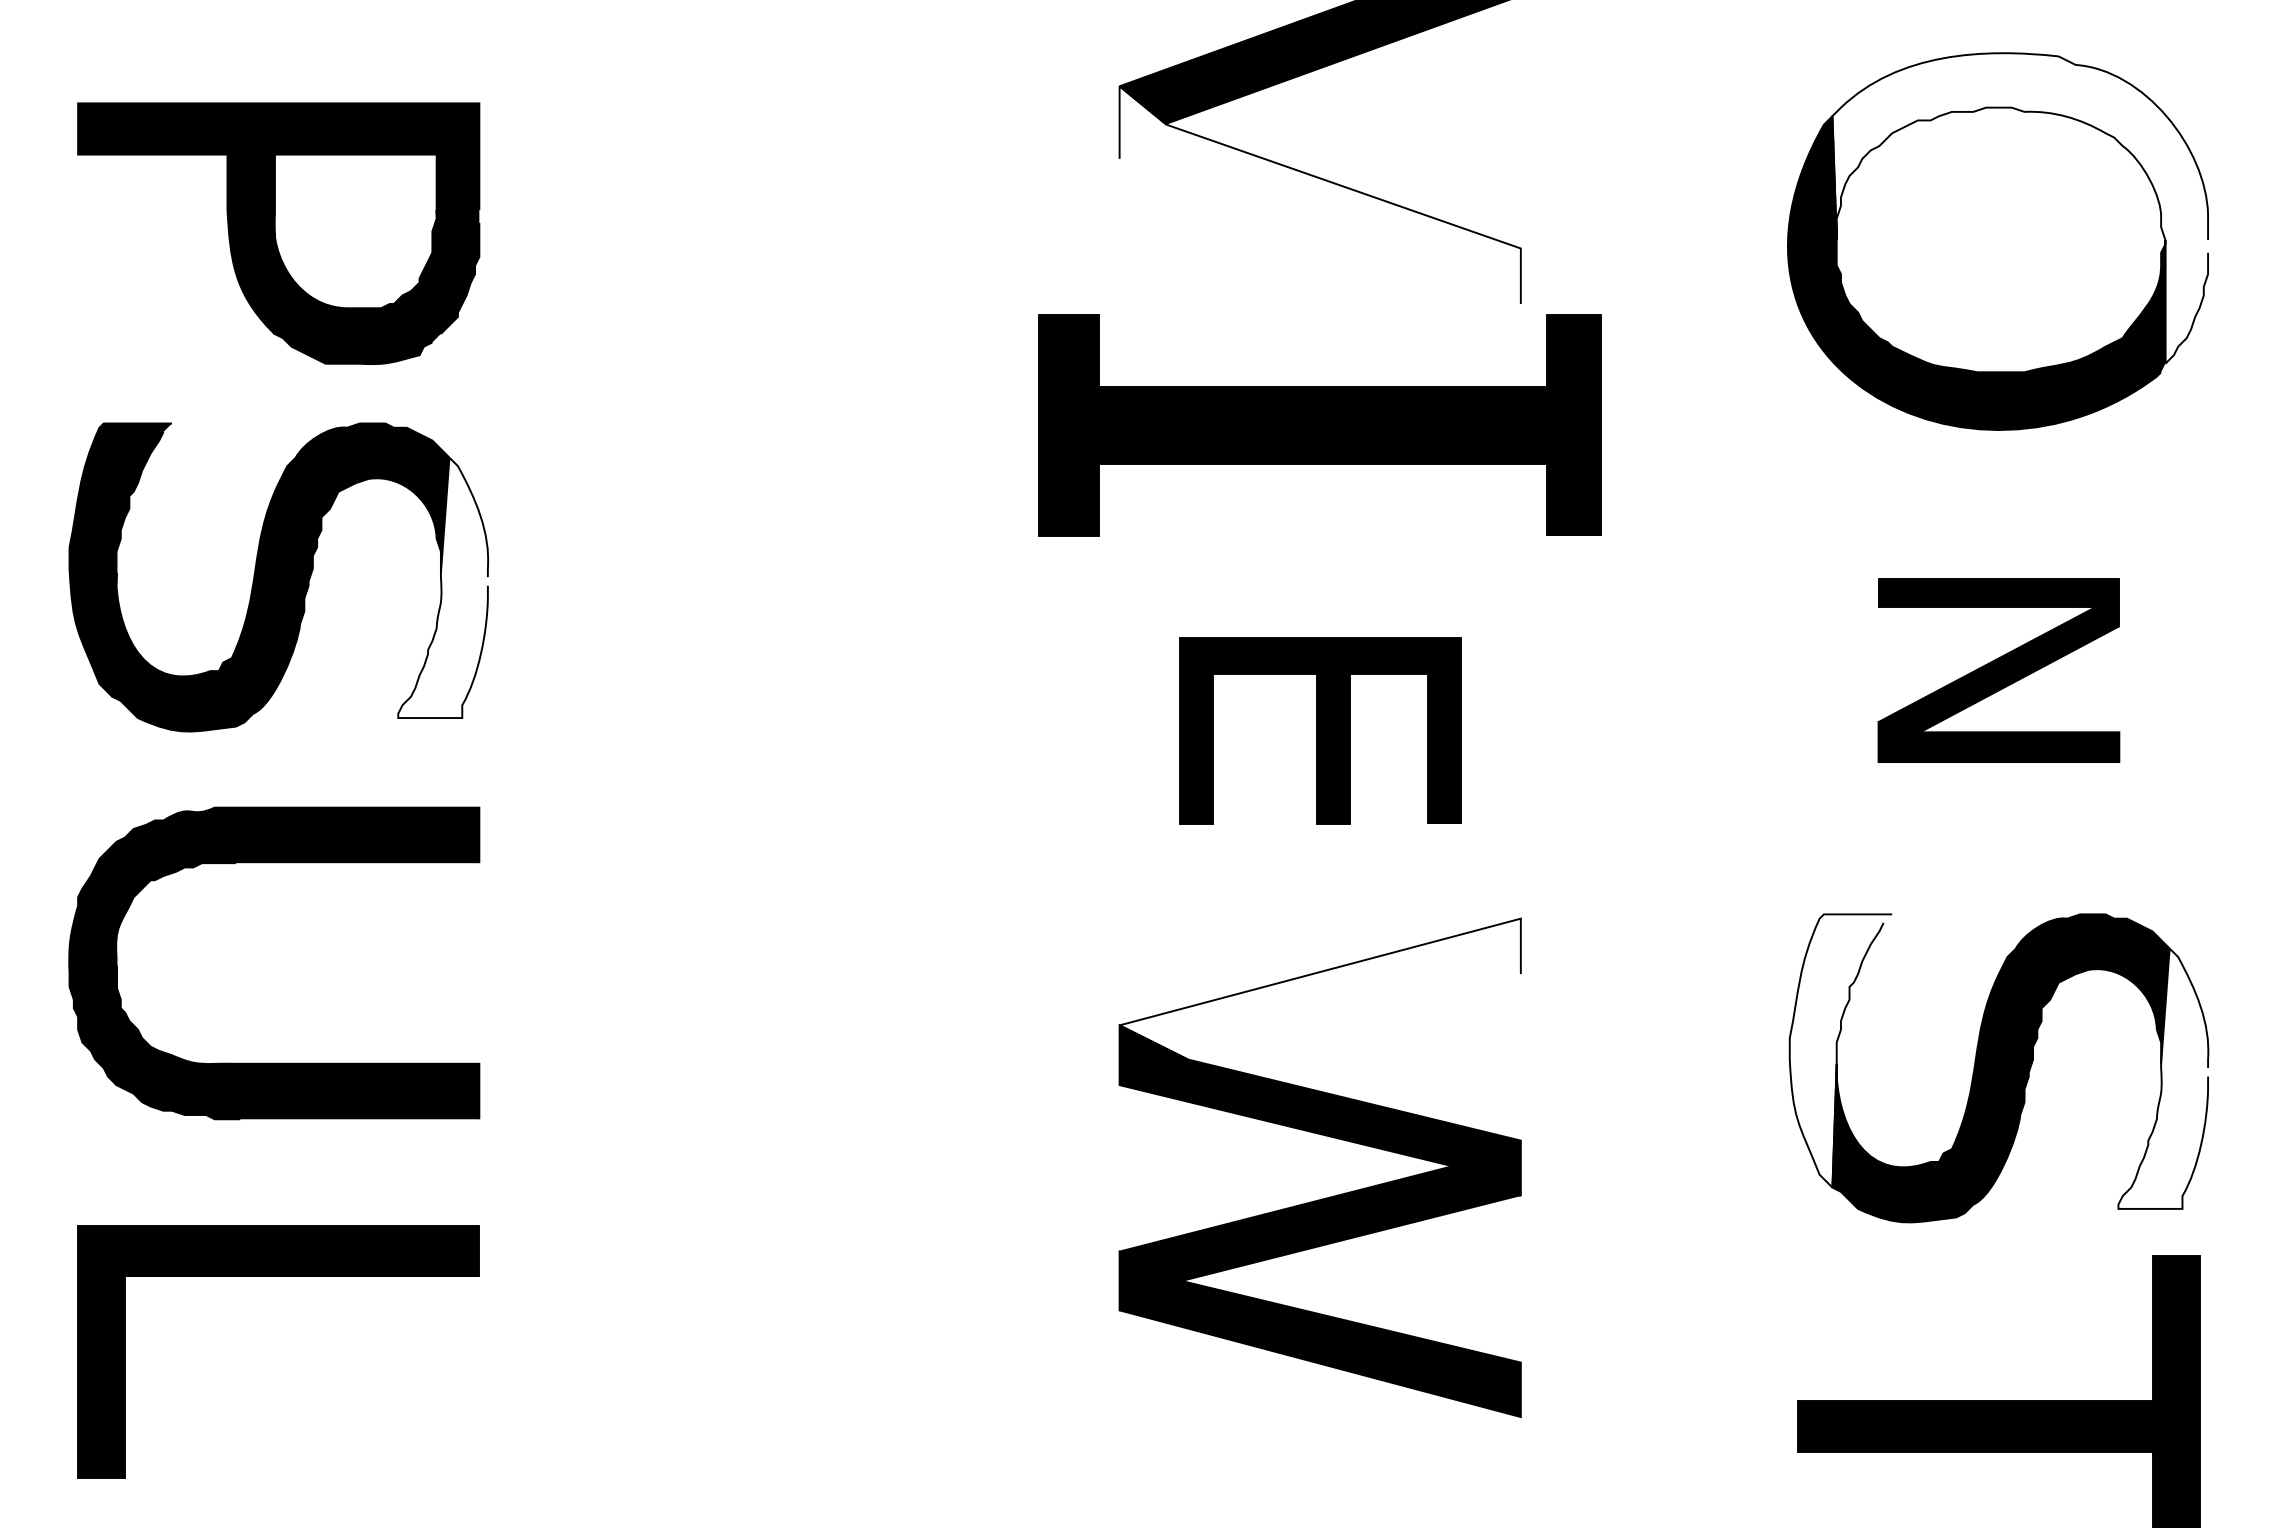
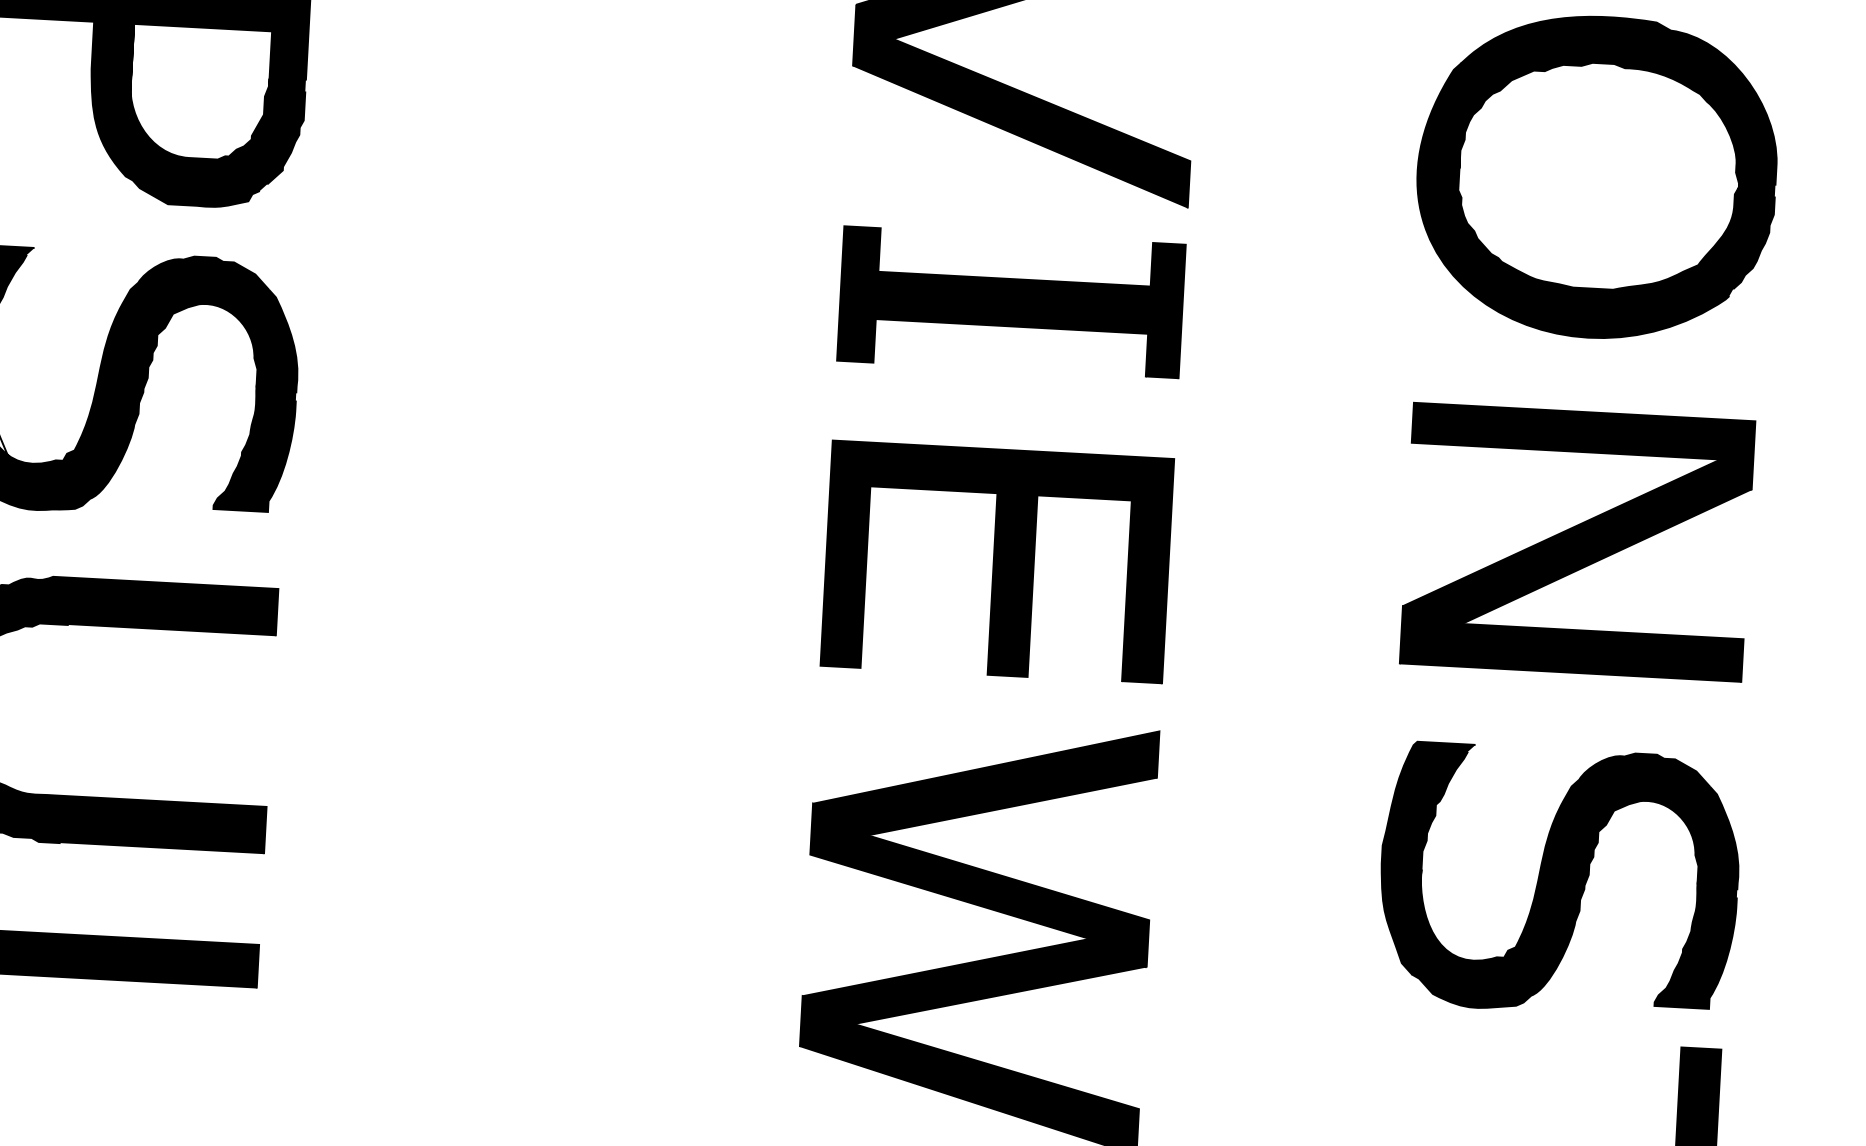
fill: (1319, 195) -> (1021, 106), added
fill: (2020, 208) -> (1617, 150), added
part: (1320, 425) -> (1011, 302), size x0.71
fill: (443, 587) -> (258, 400), added
part: (1998, 670) -> (1577, 542), size x1.67
part: (1320, 730) -> (997, 562), size x1.43
fill: (1319, 988) -> (984, 781), added
fill: (1840, 1050) -> (1425, 858), added
fill: (2163, 1078) -> (1698, 897), added

